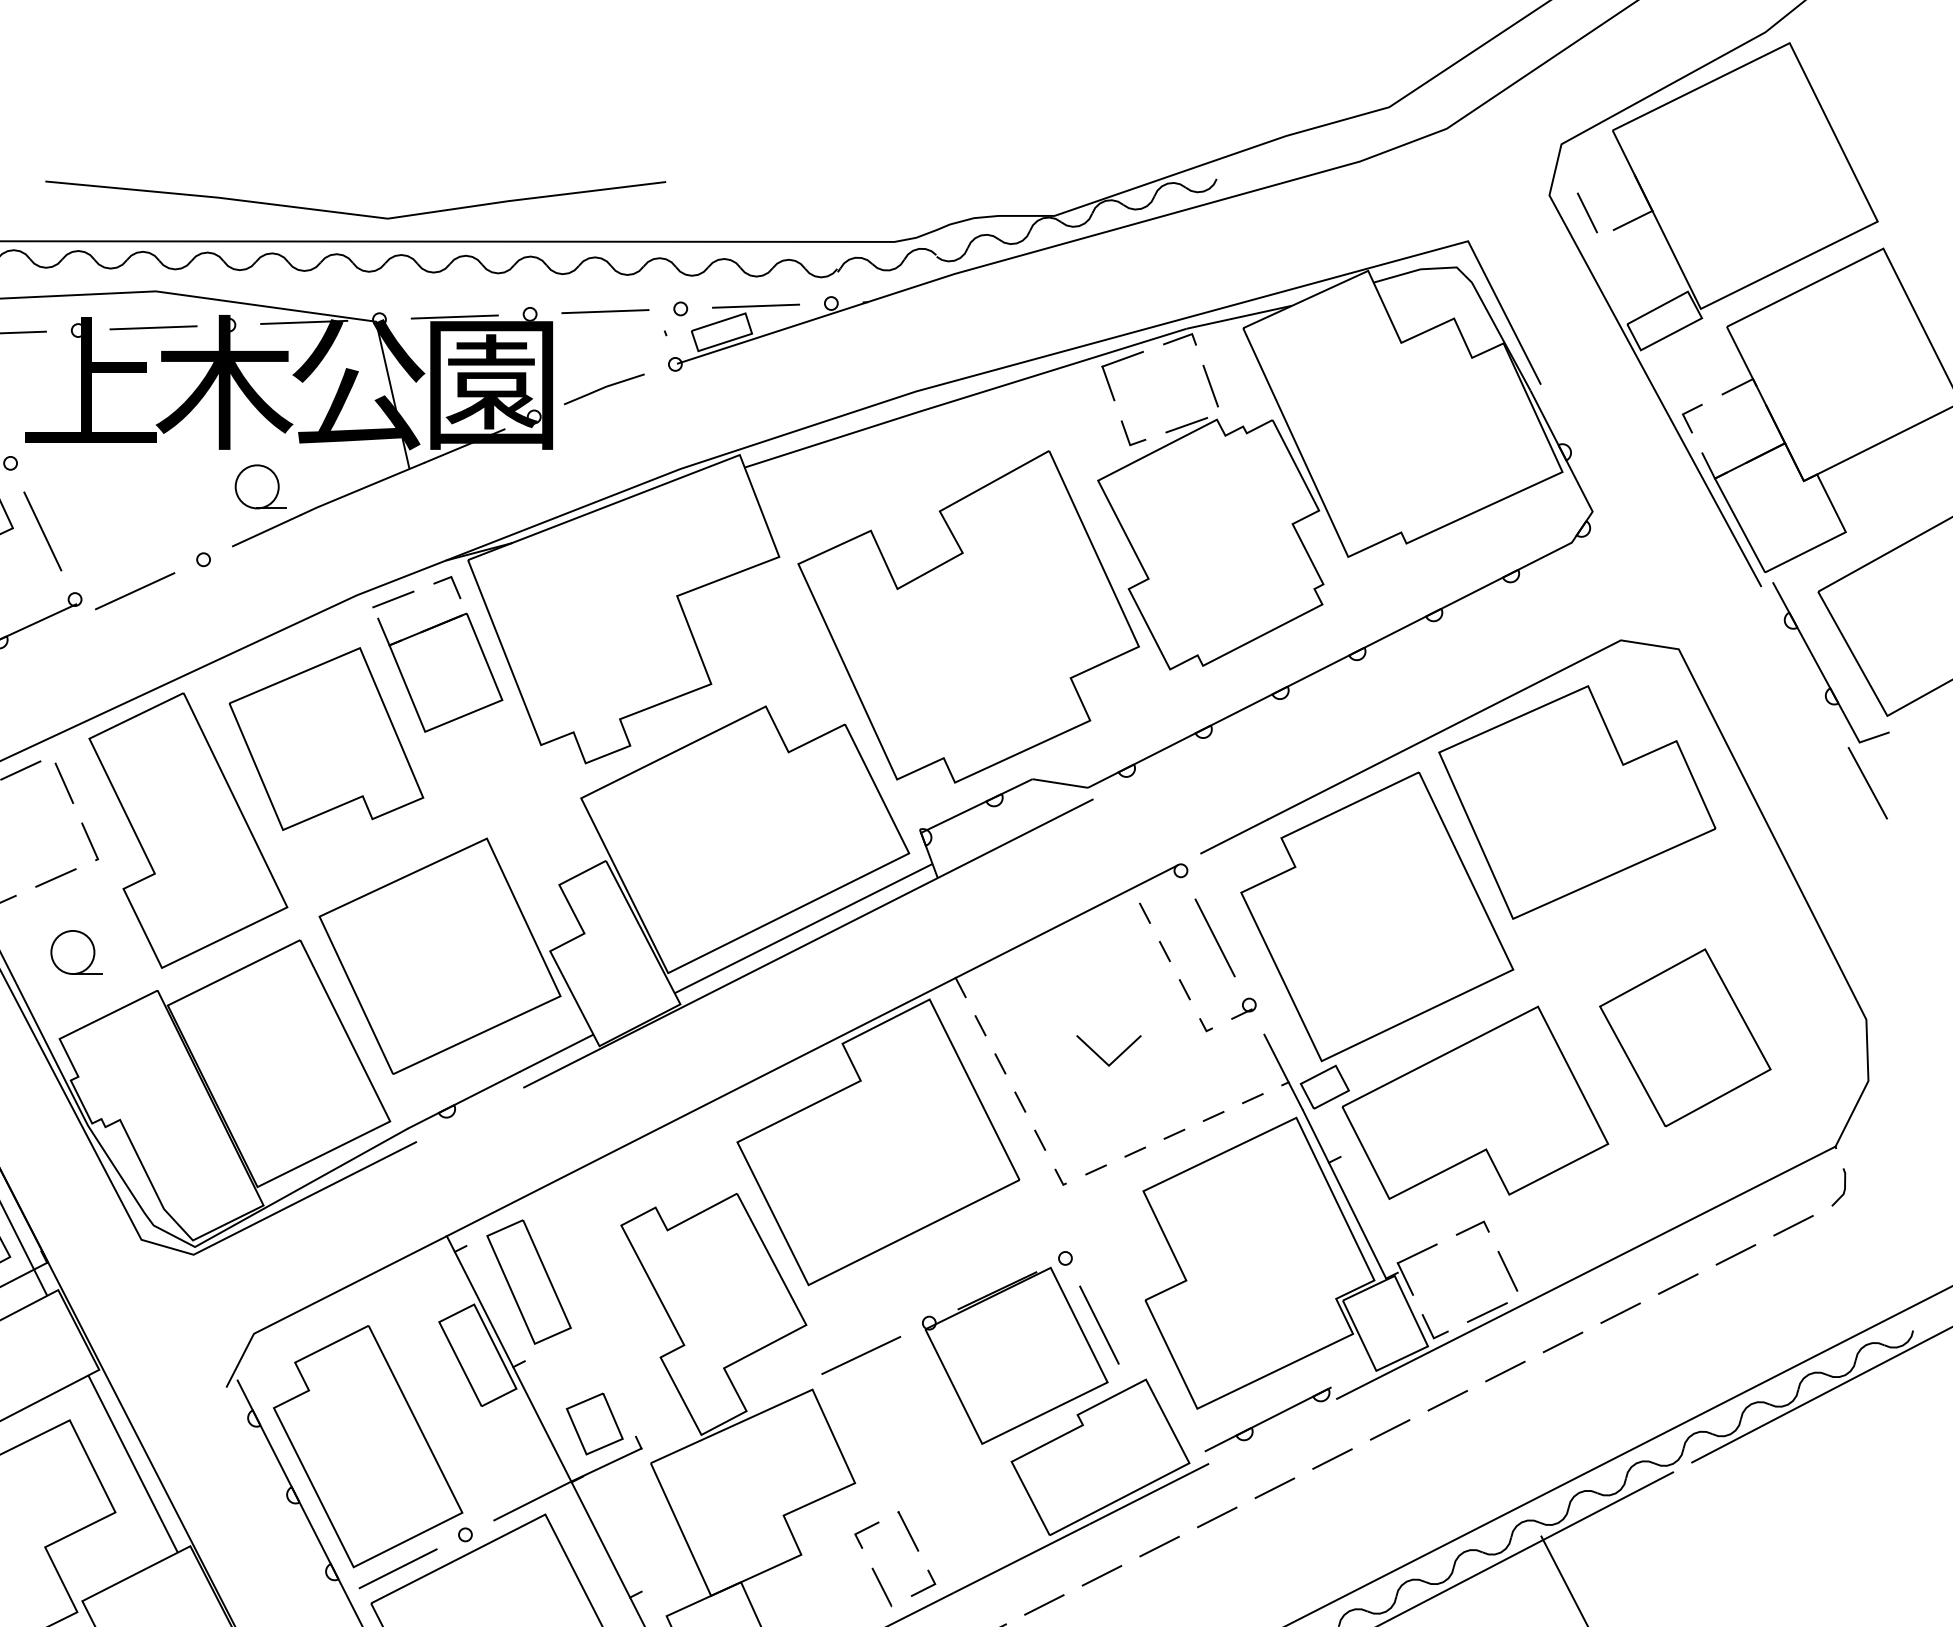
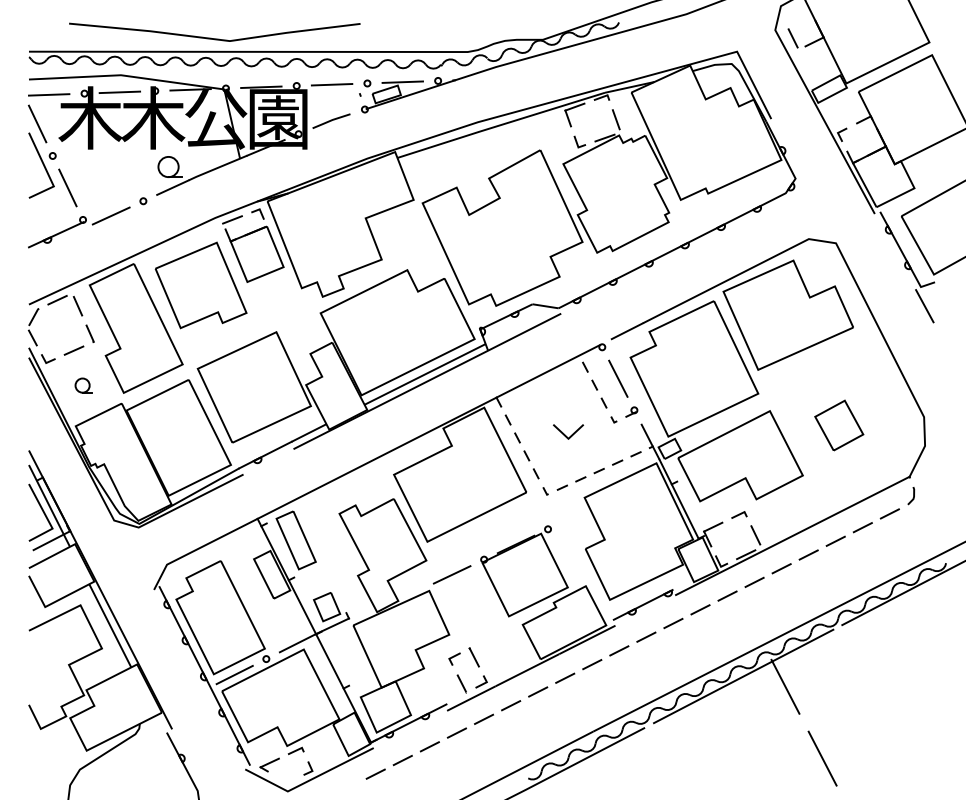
text: (88, 381) -> (89, 117), 上 -> 木
part: (76, 952) -> (83, 385), size x0.7
part: (1686, 1037) -> (839, 425), size x0.6
line: (1098, 1324) -> (563, 560), removed

